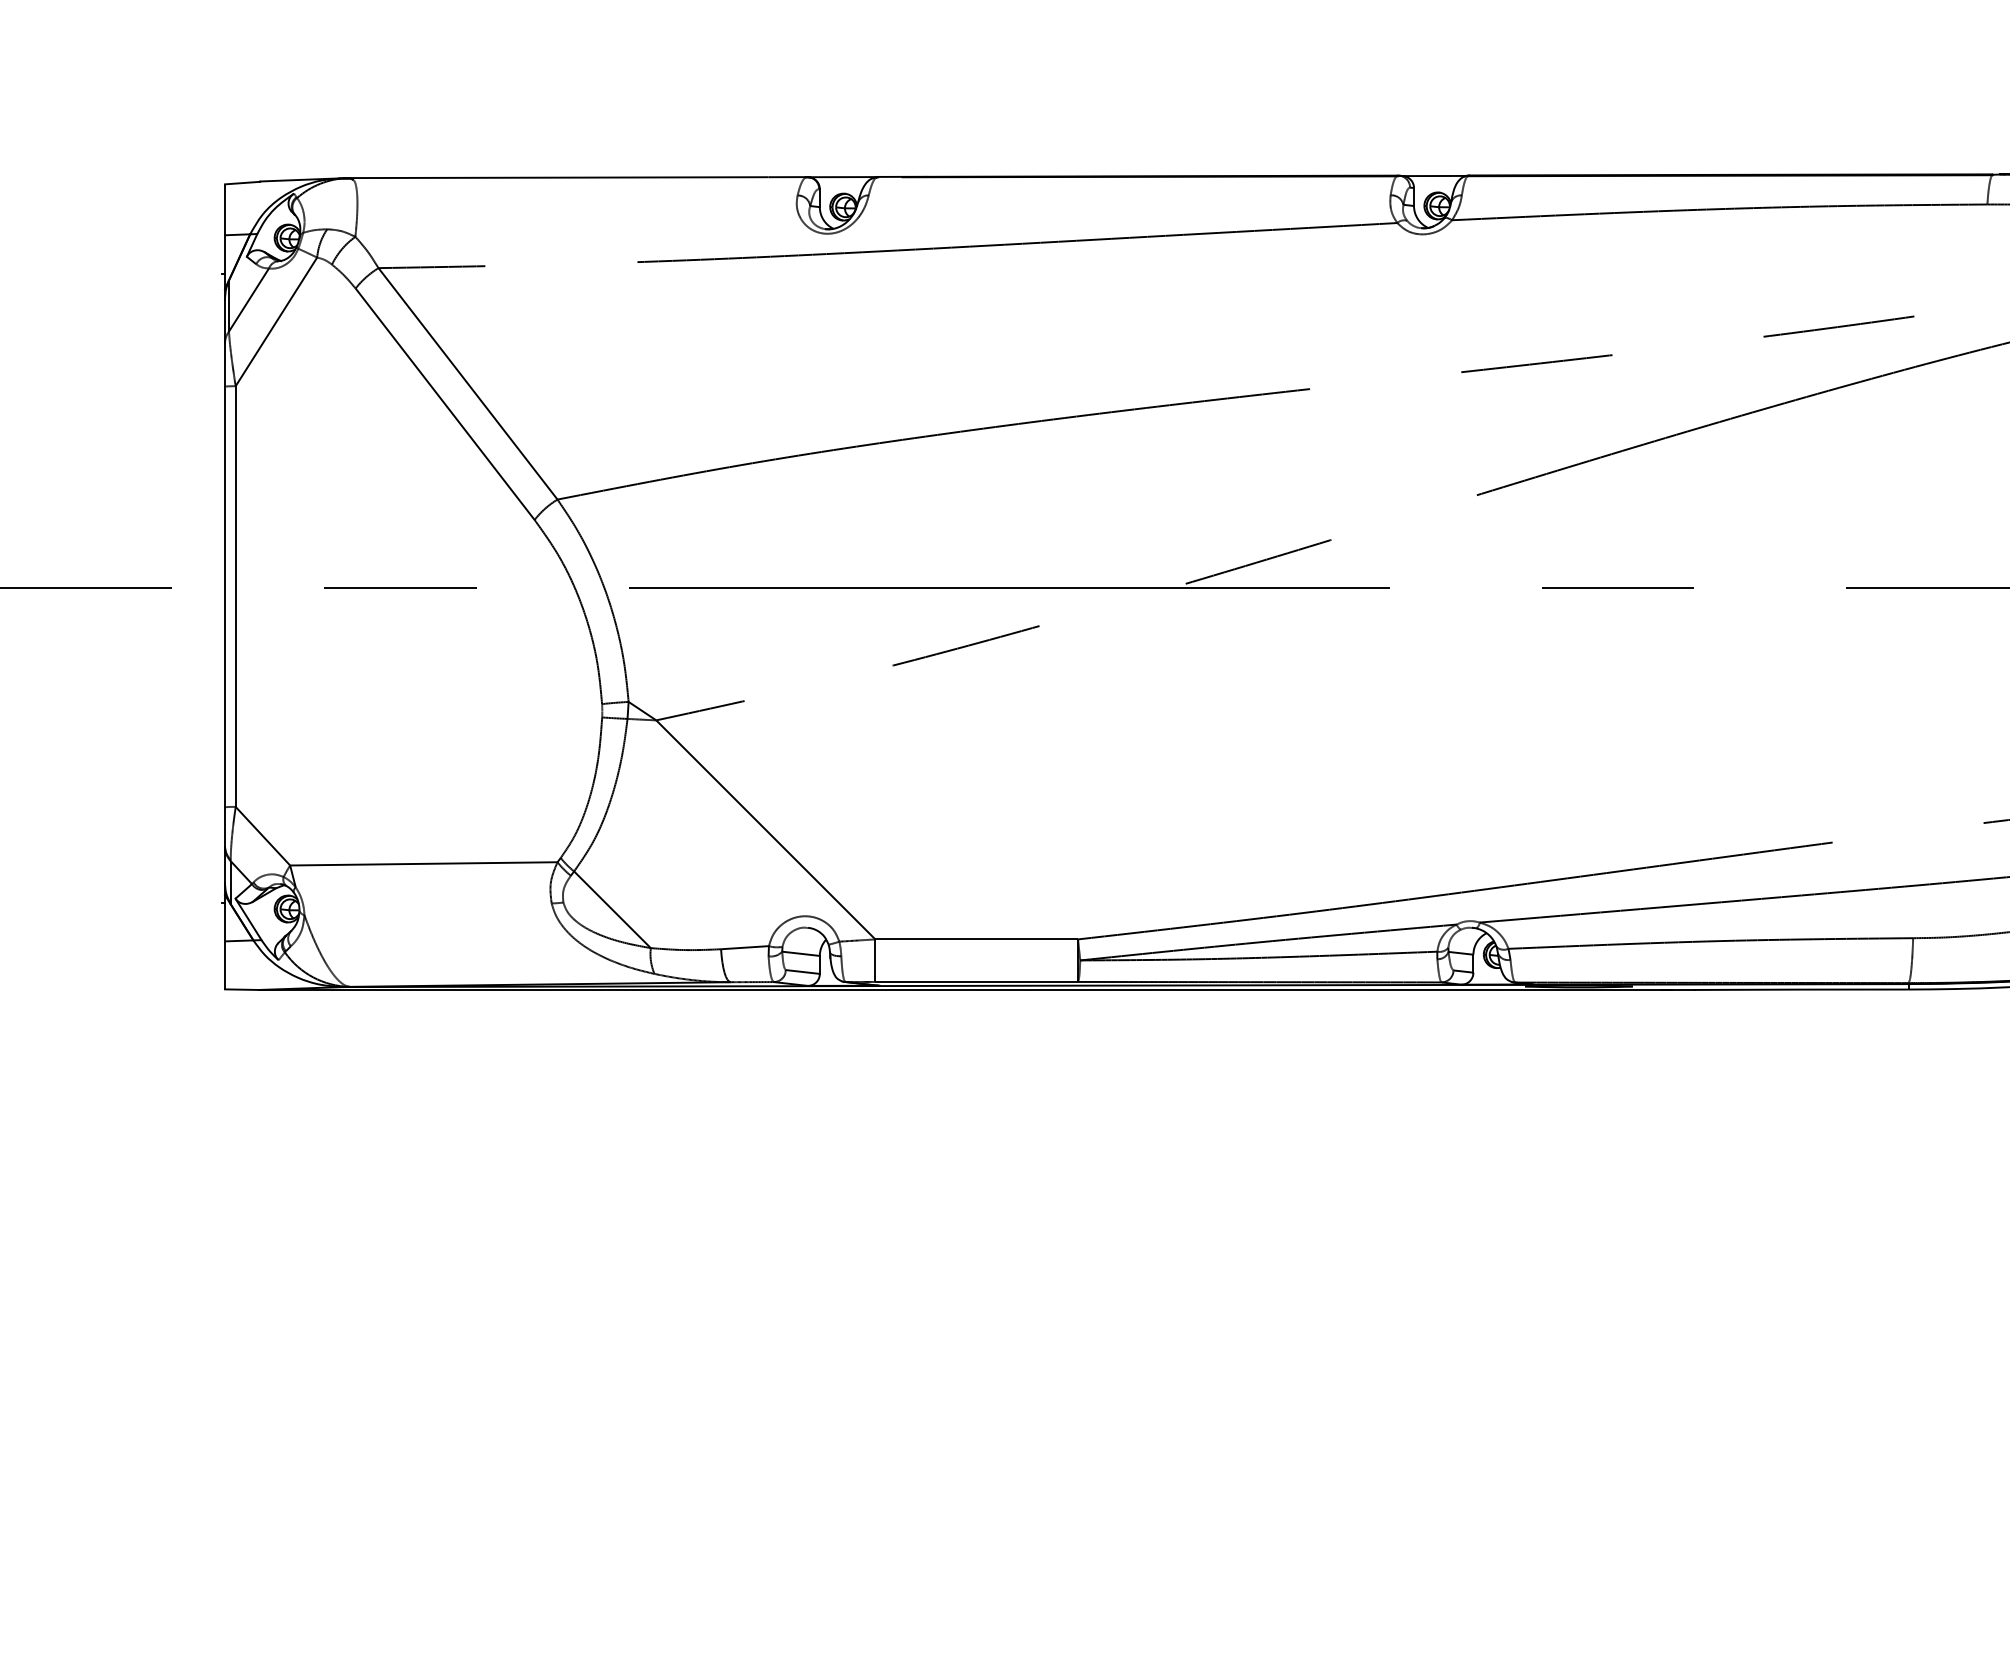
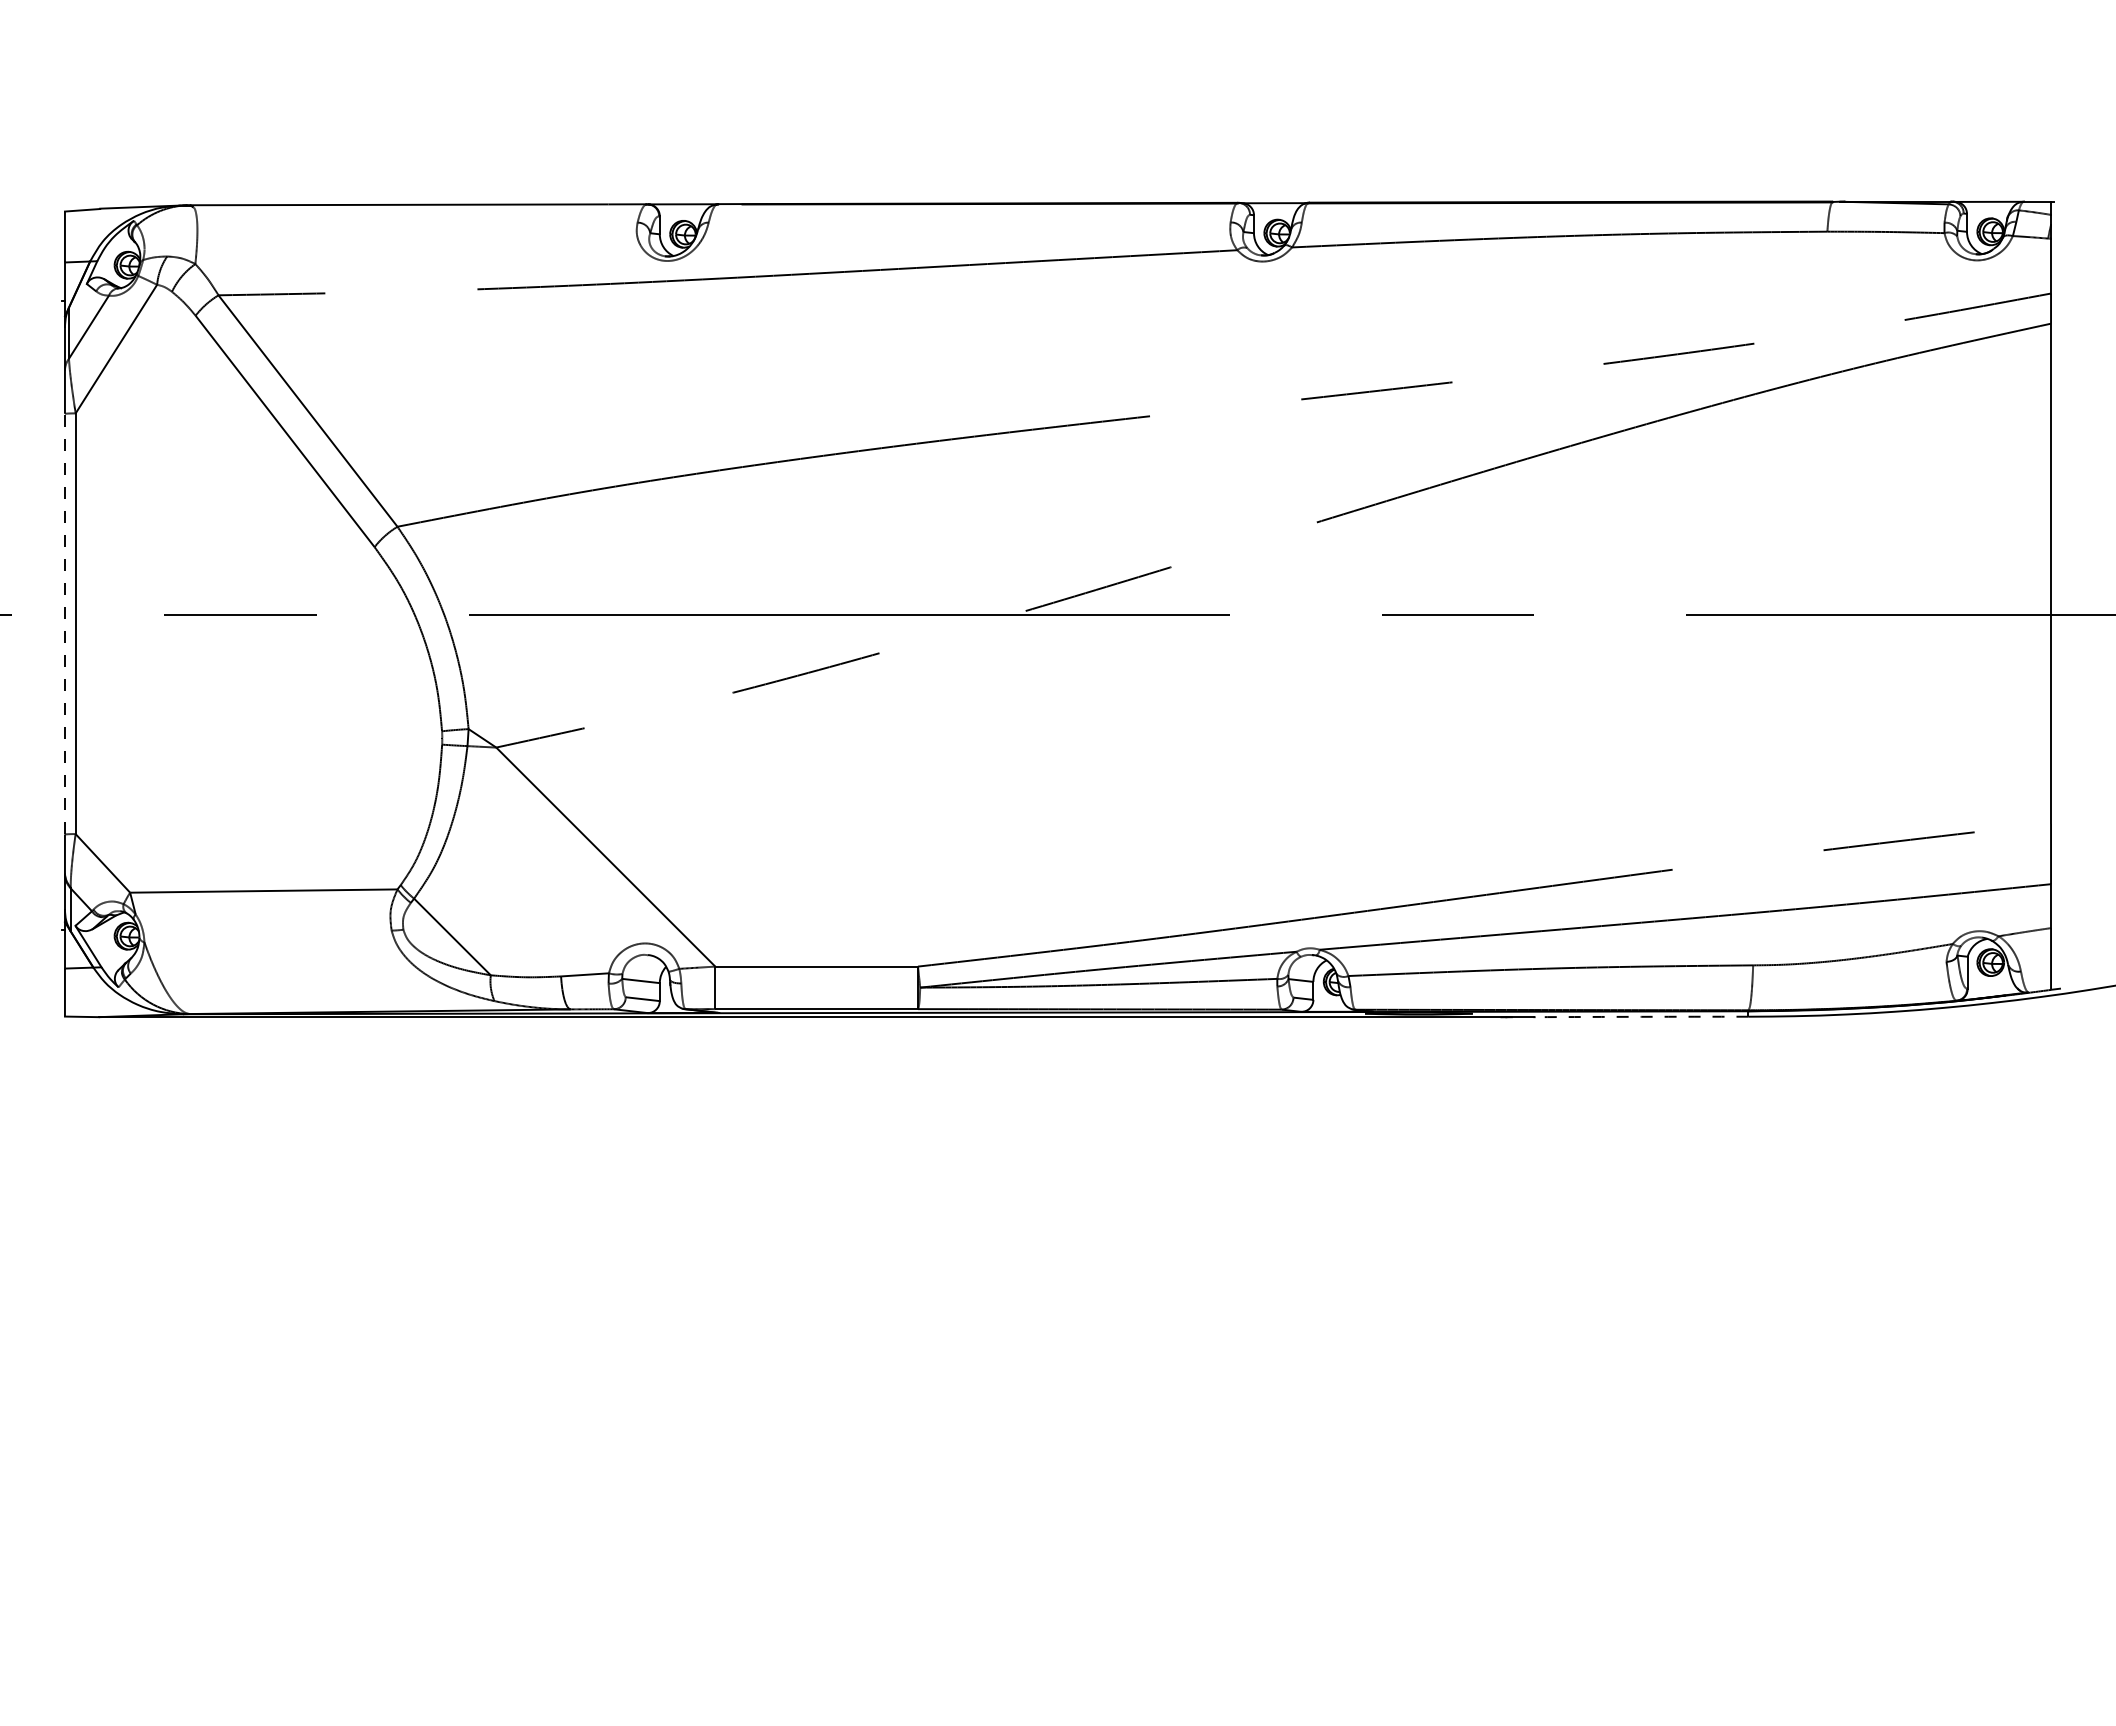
line: (224, 596) -> (64, 623), solid -> dashed
arc: (1801, 989) -> (1641, 1016), solid -> dashed

